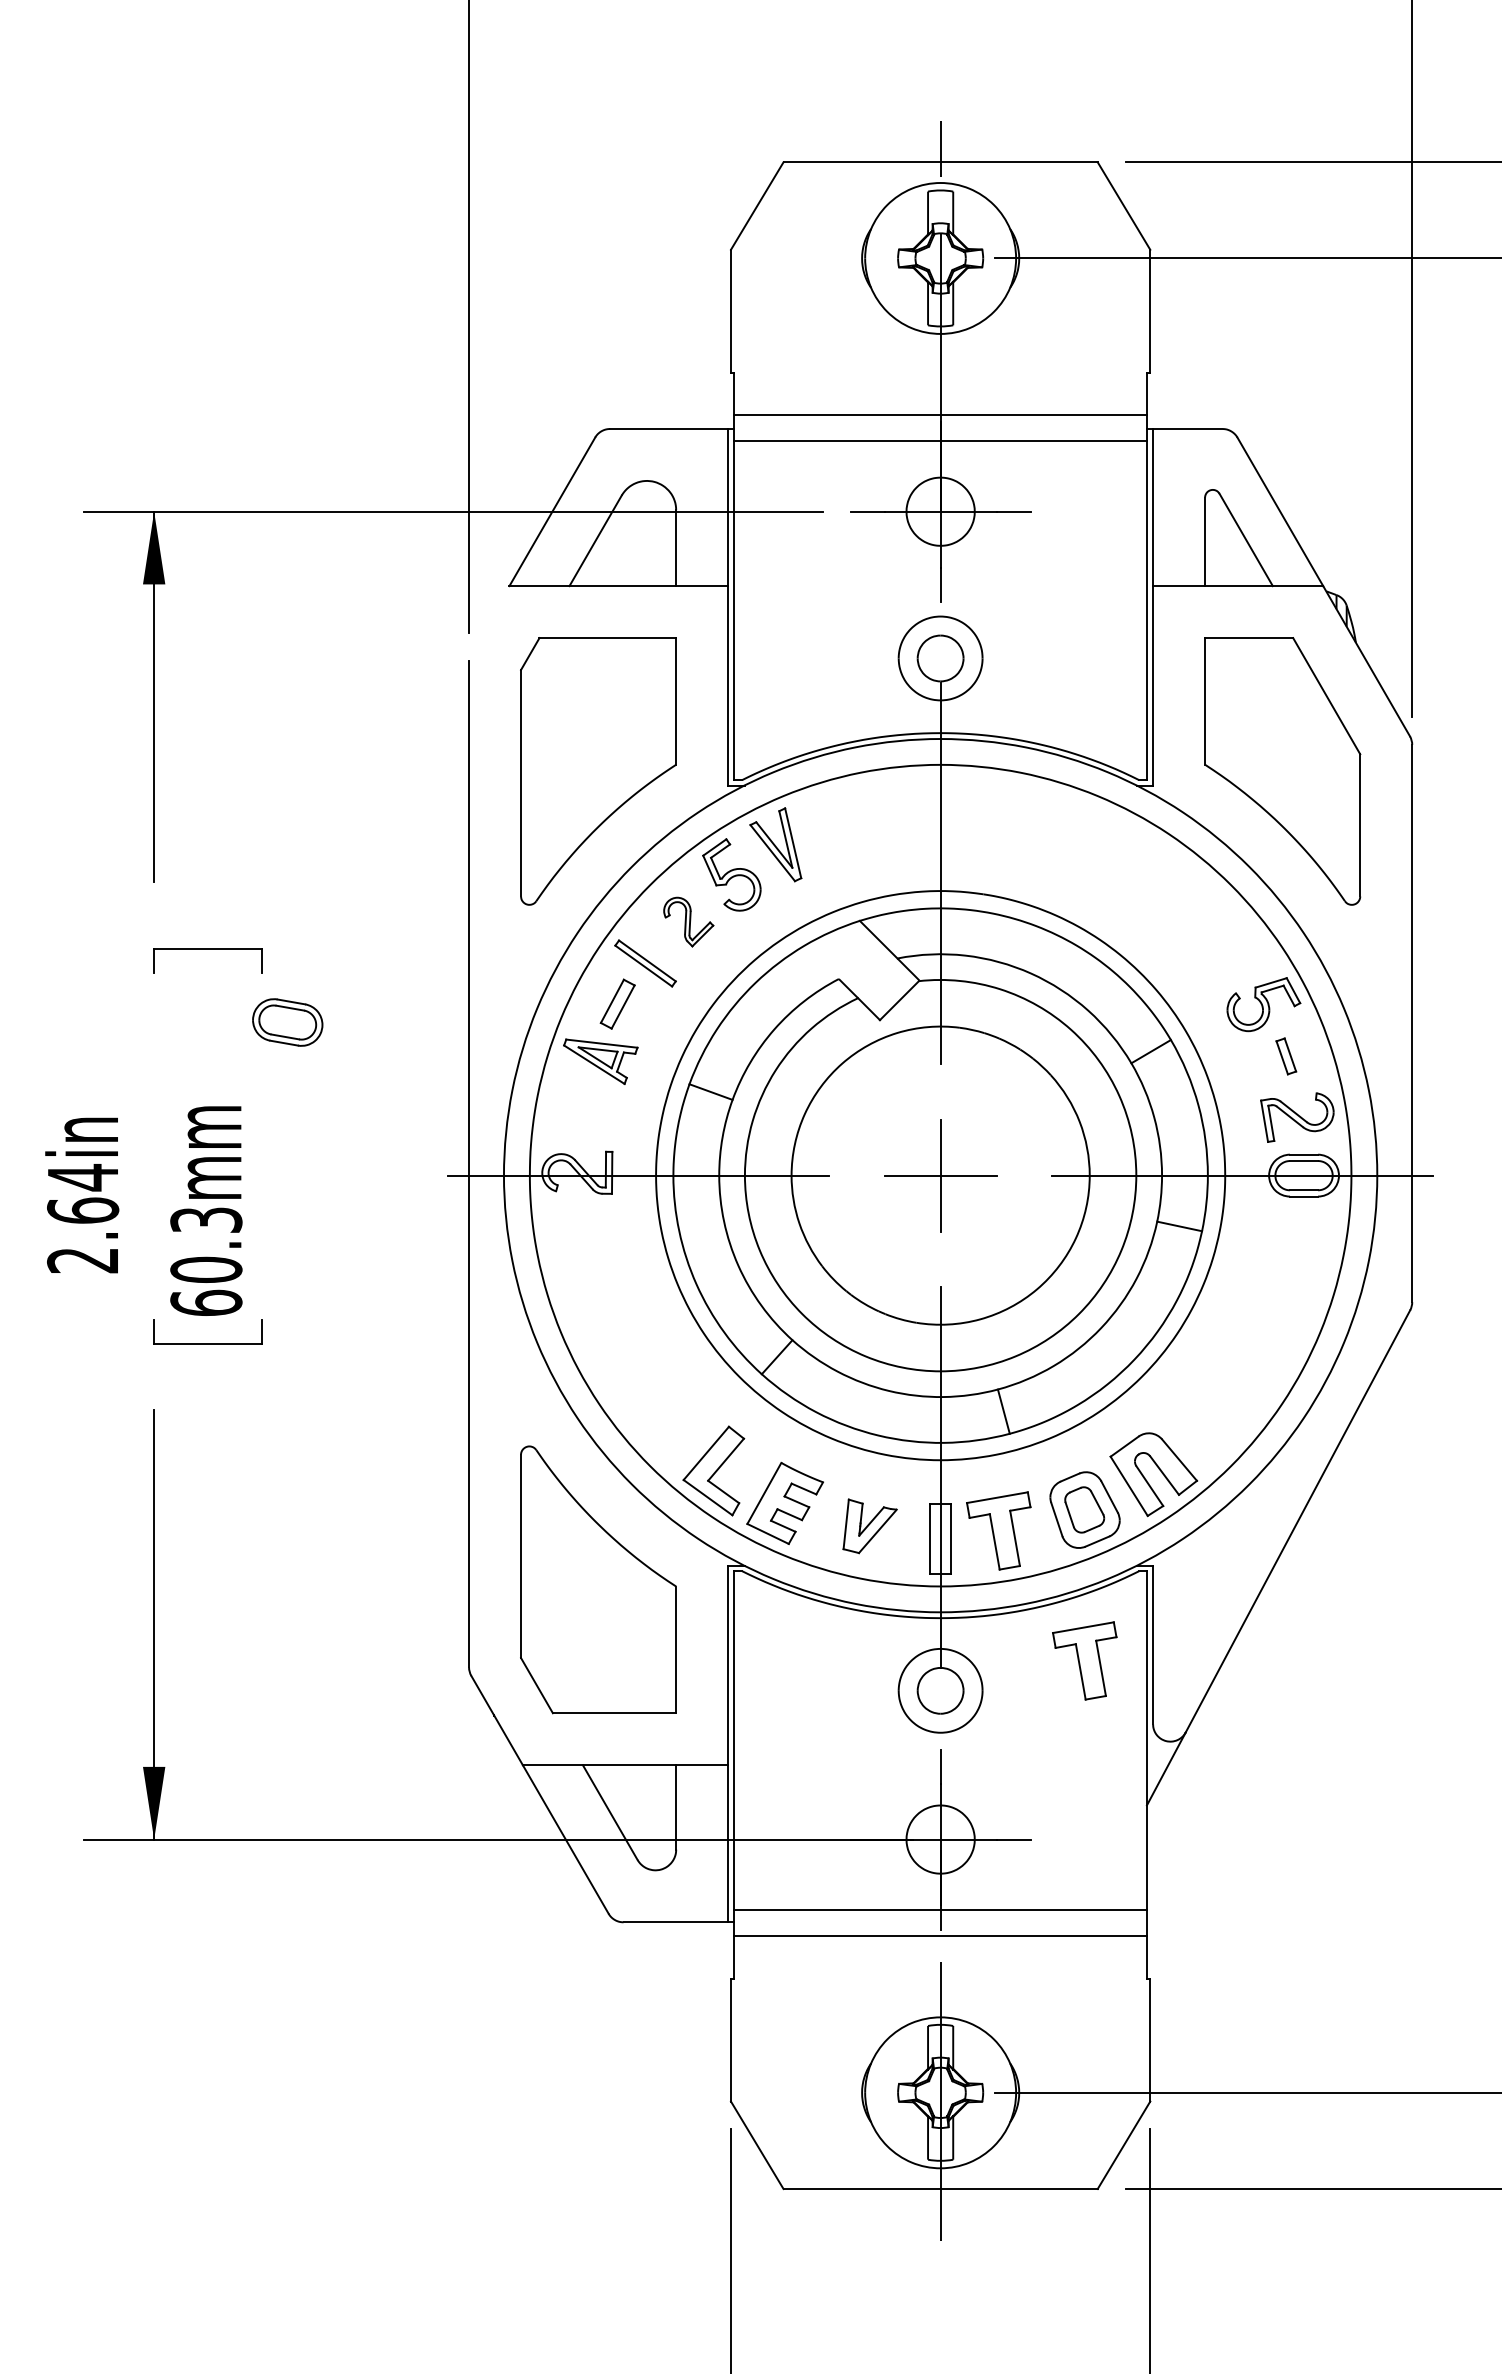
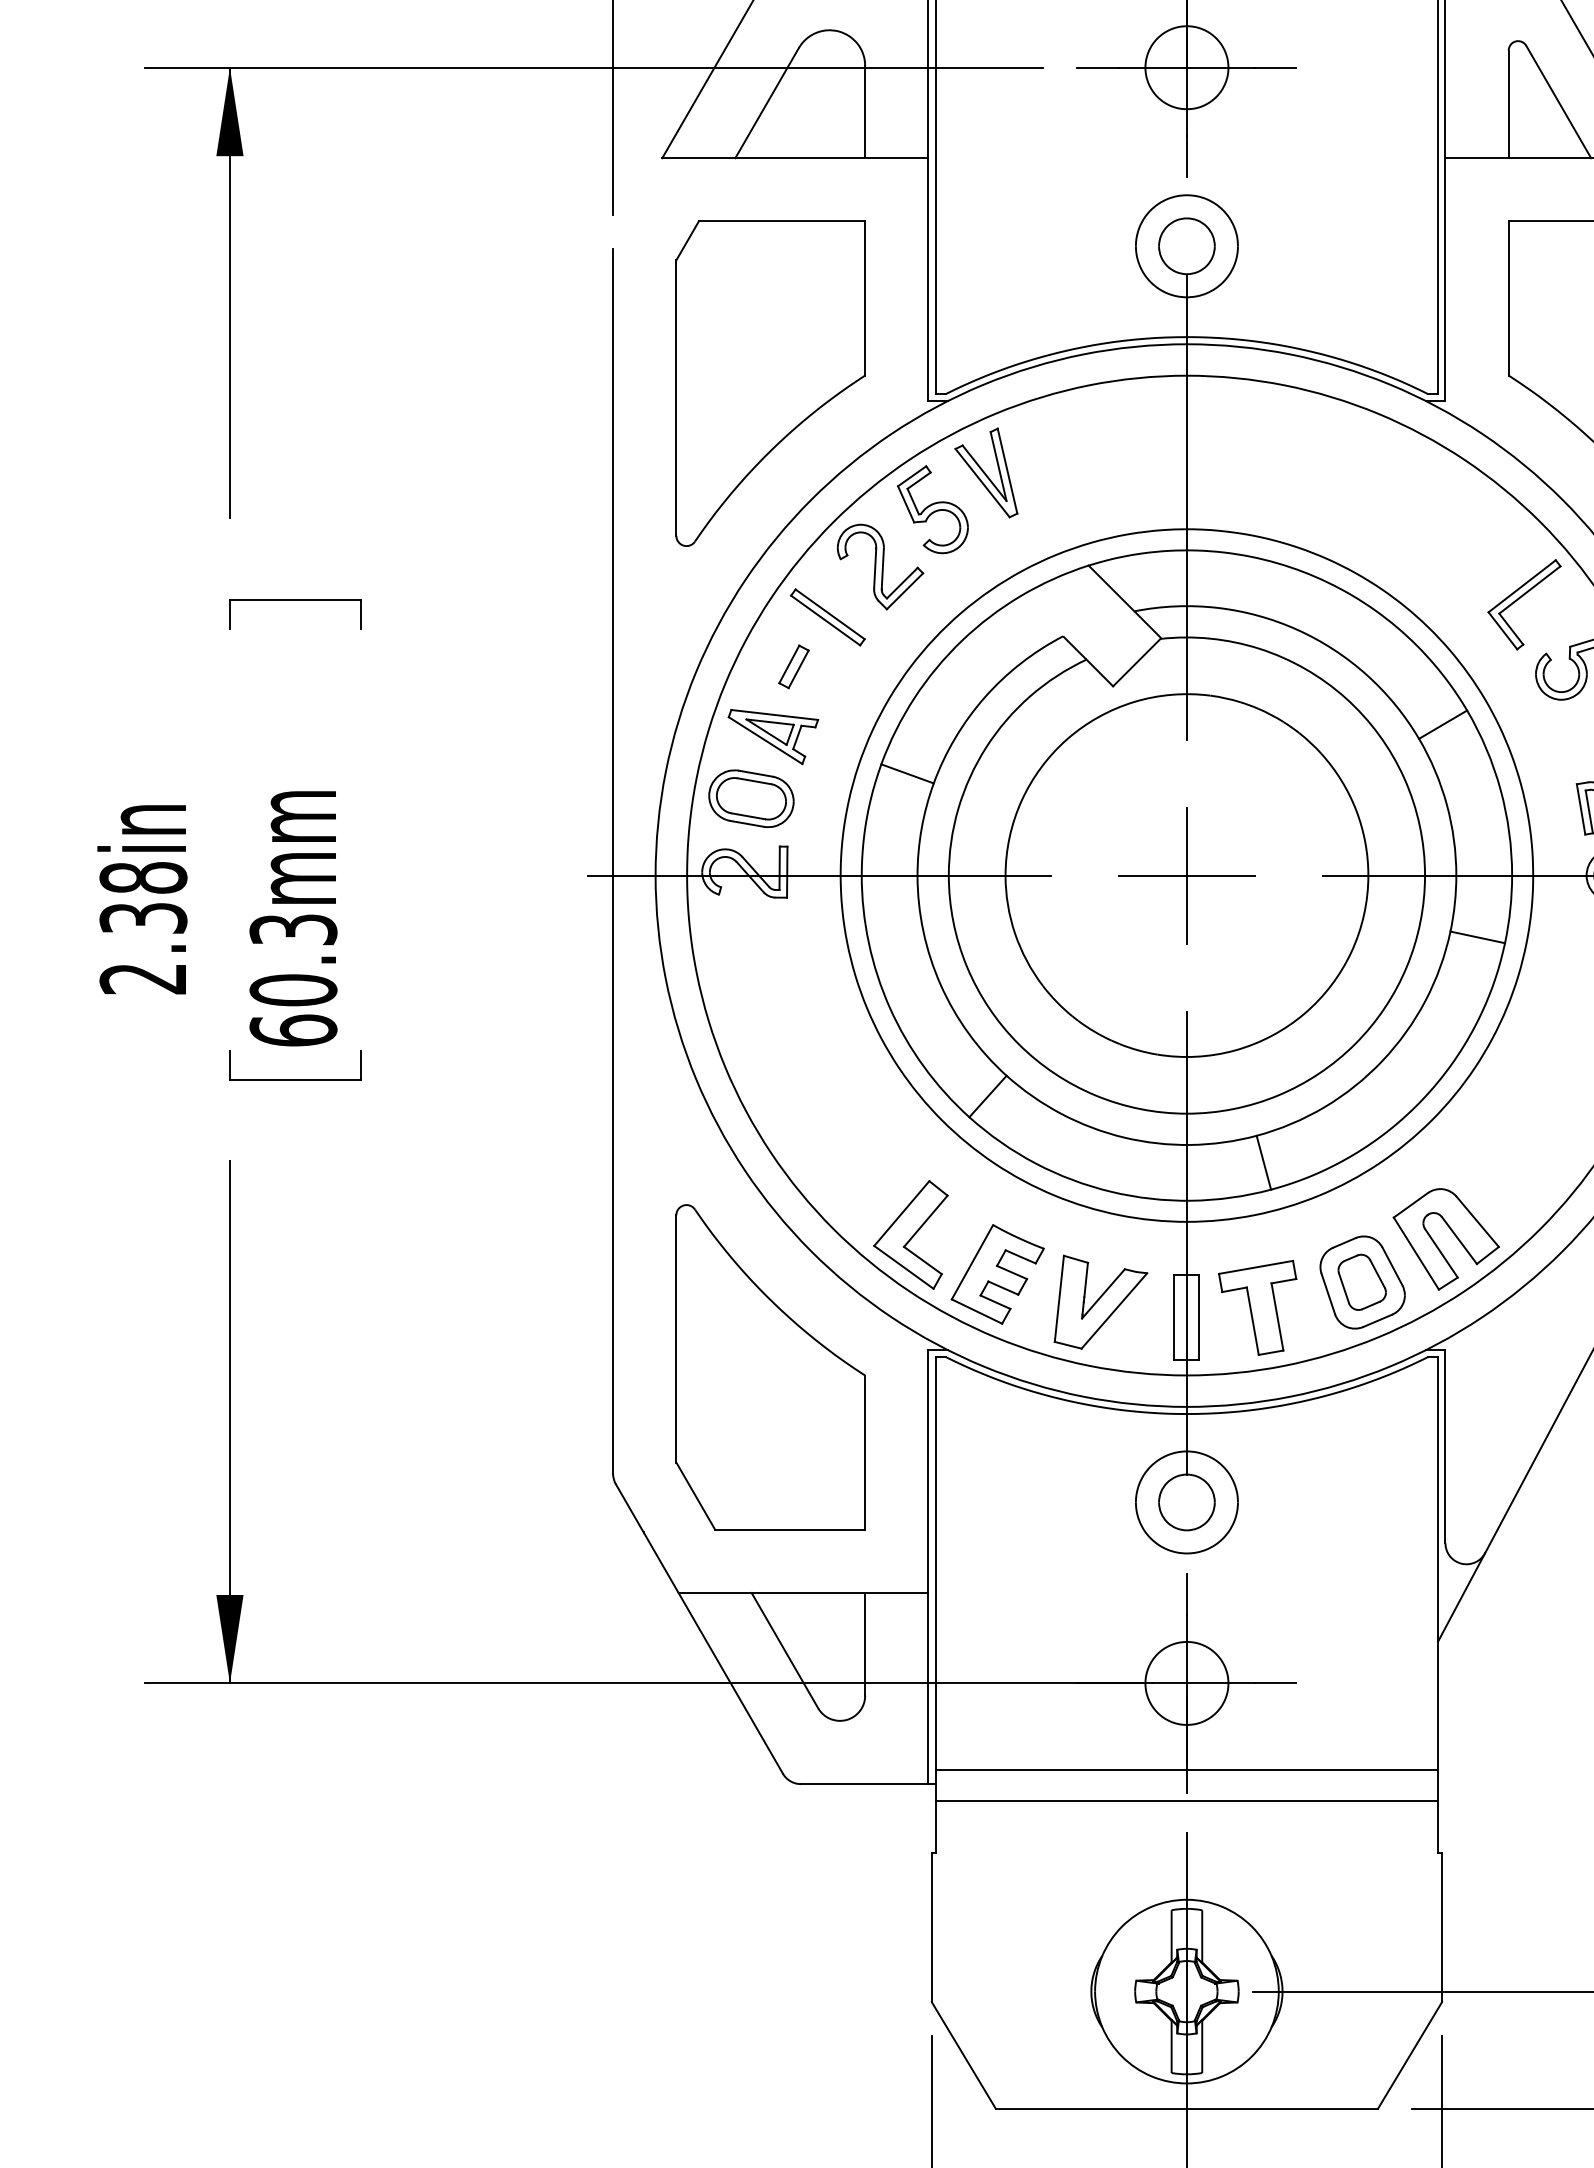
part: (688, 921) -> (880, 566), size x1.43
part: (1217, 952) -> (1523, 604), added
part: (617, 1003) -> (793, 666), size x0.71
part: (287, 1022) -> (751, 798), moved
text: (83, 1193) -> (143, 897), 2.64in -> 2.38in
part: (870, 1526) -> (1101, 1302), size x1.43
part: (1084, 1660) -> (1361, 1465), removed

